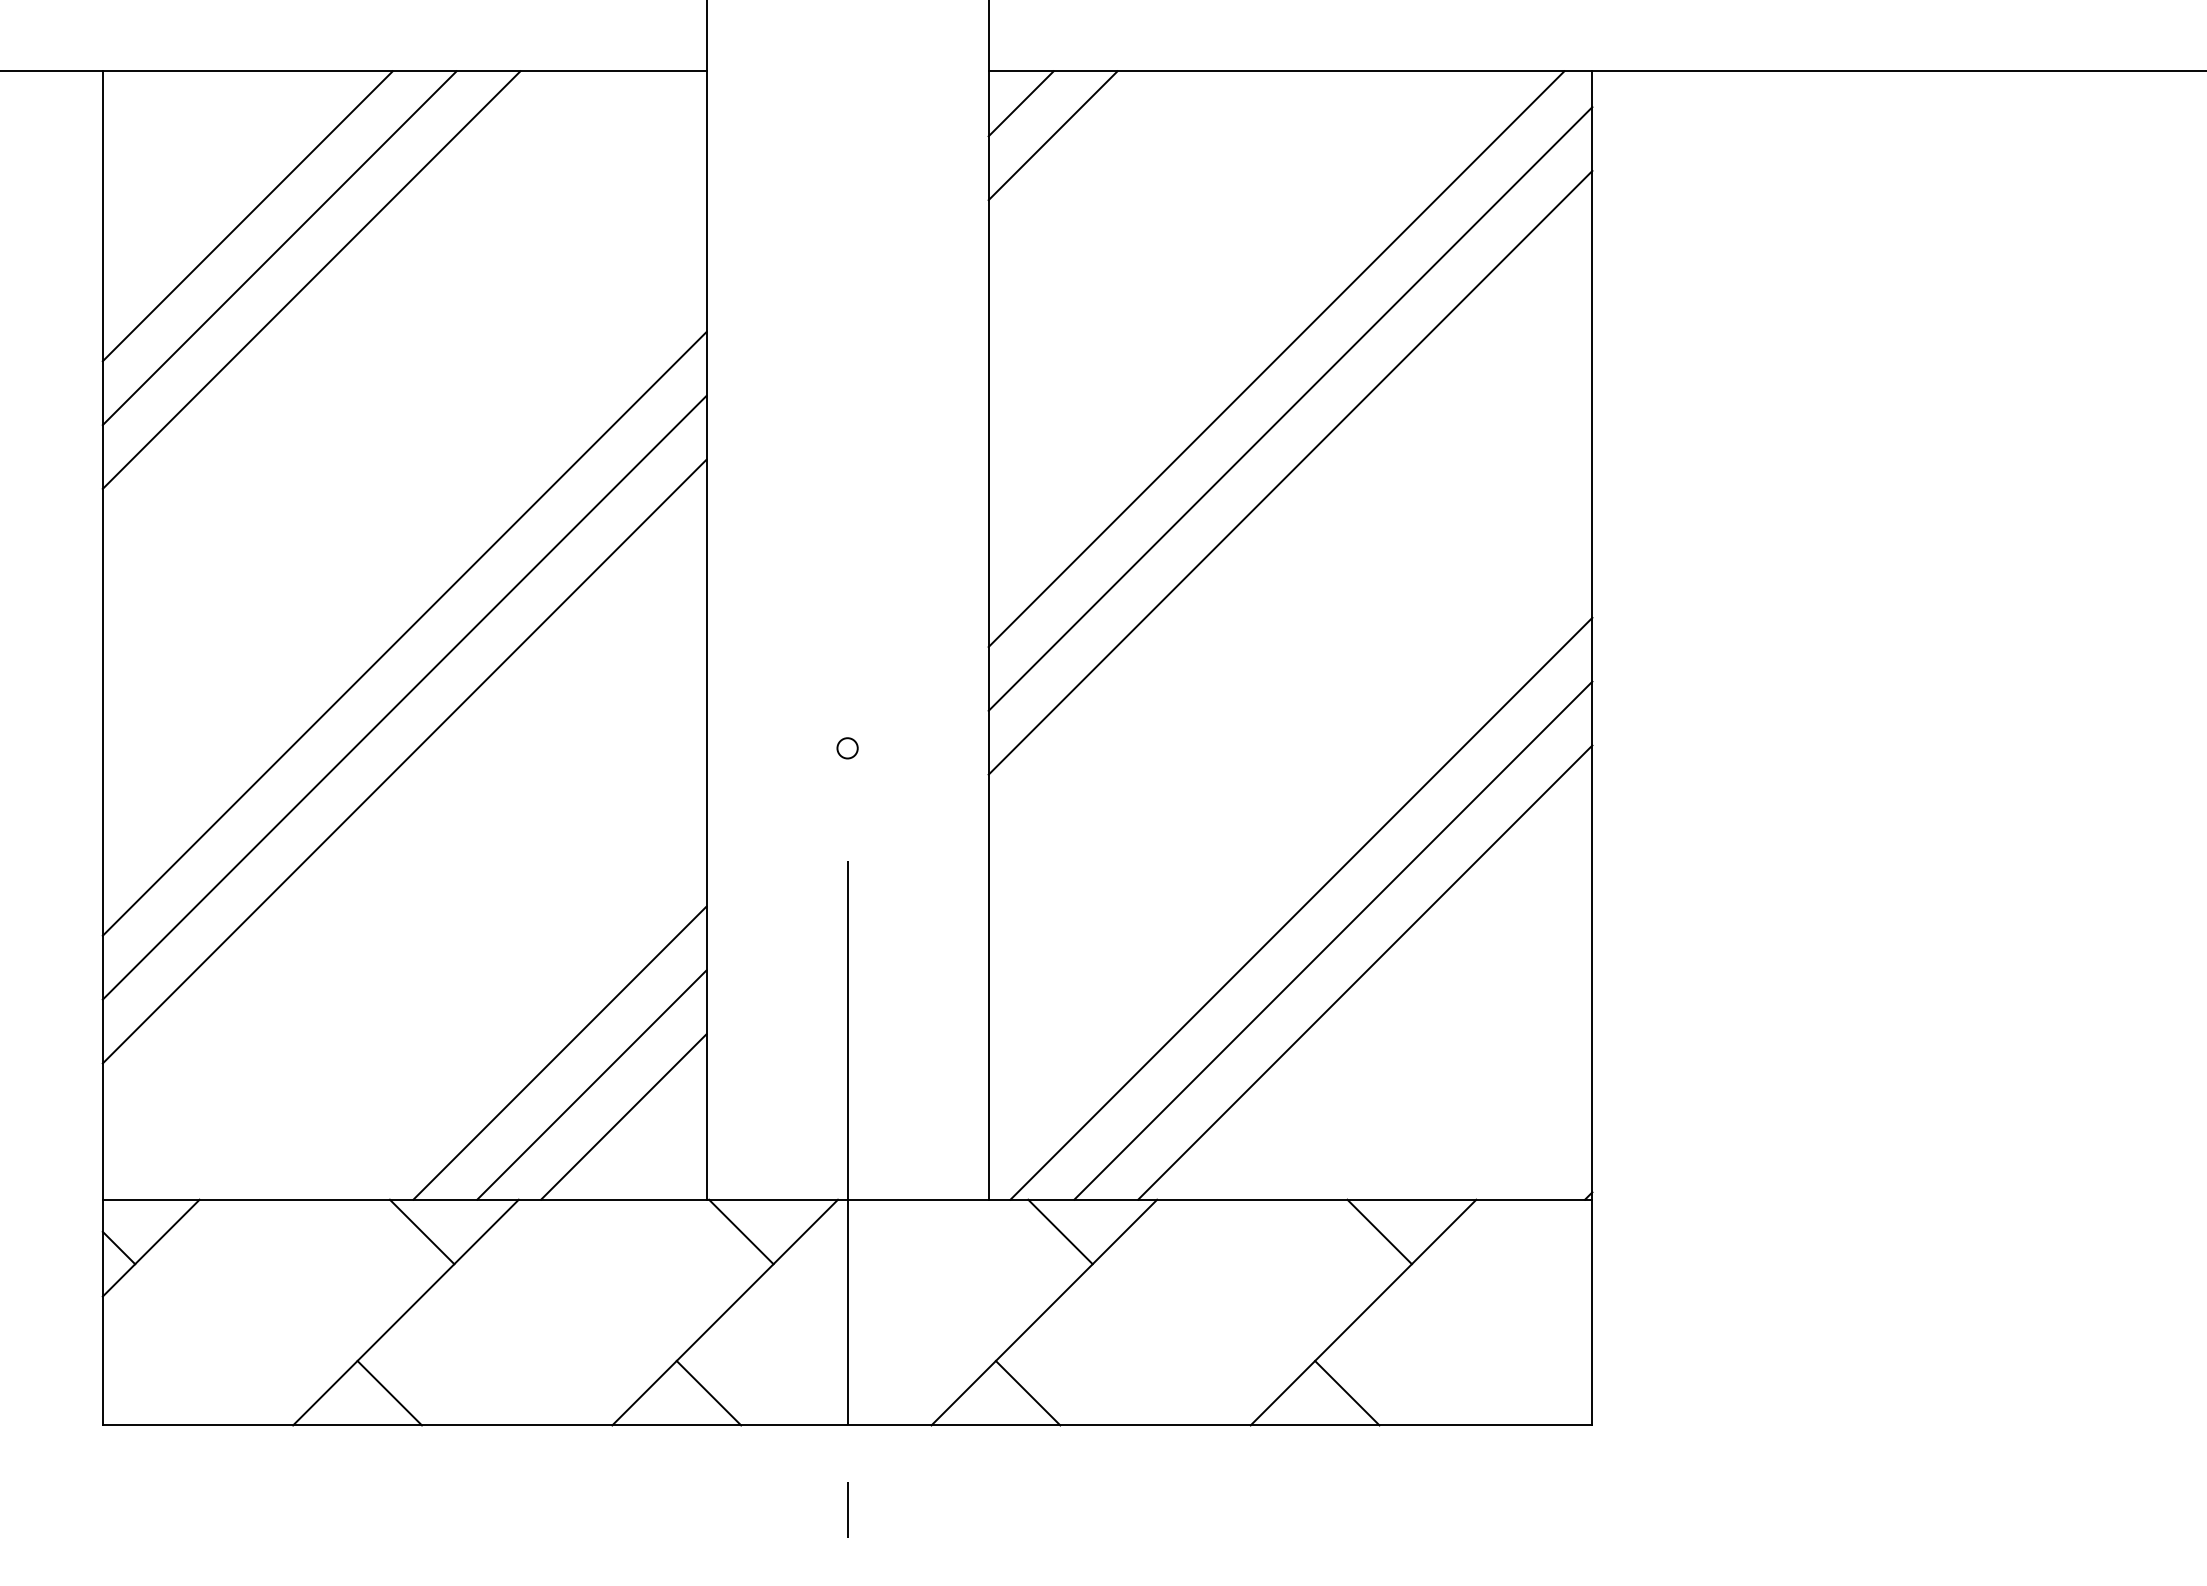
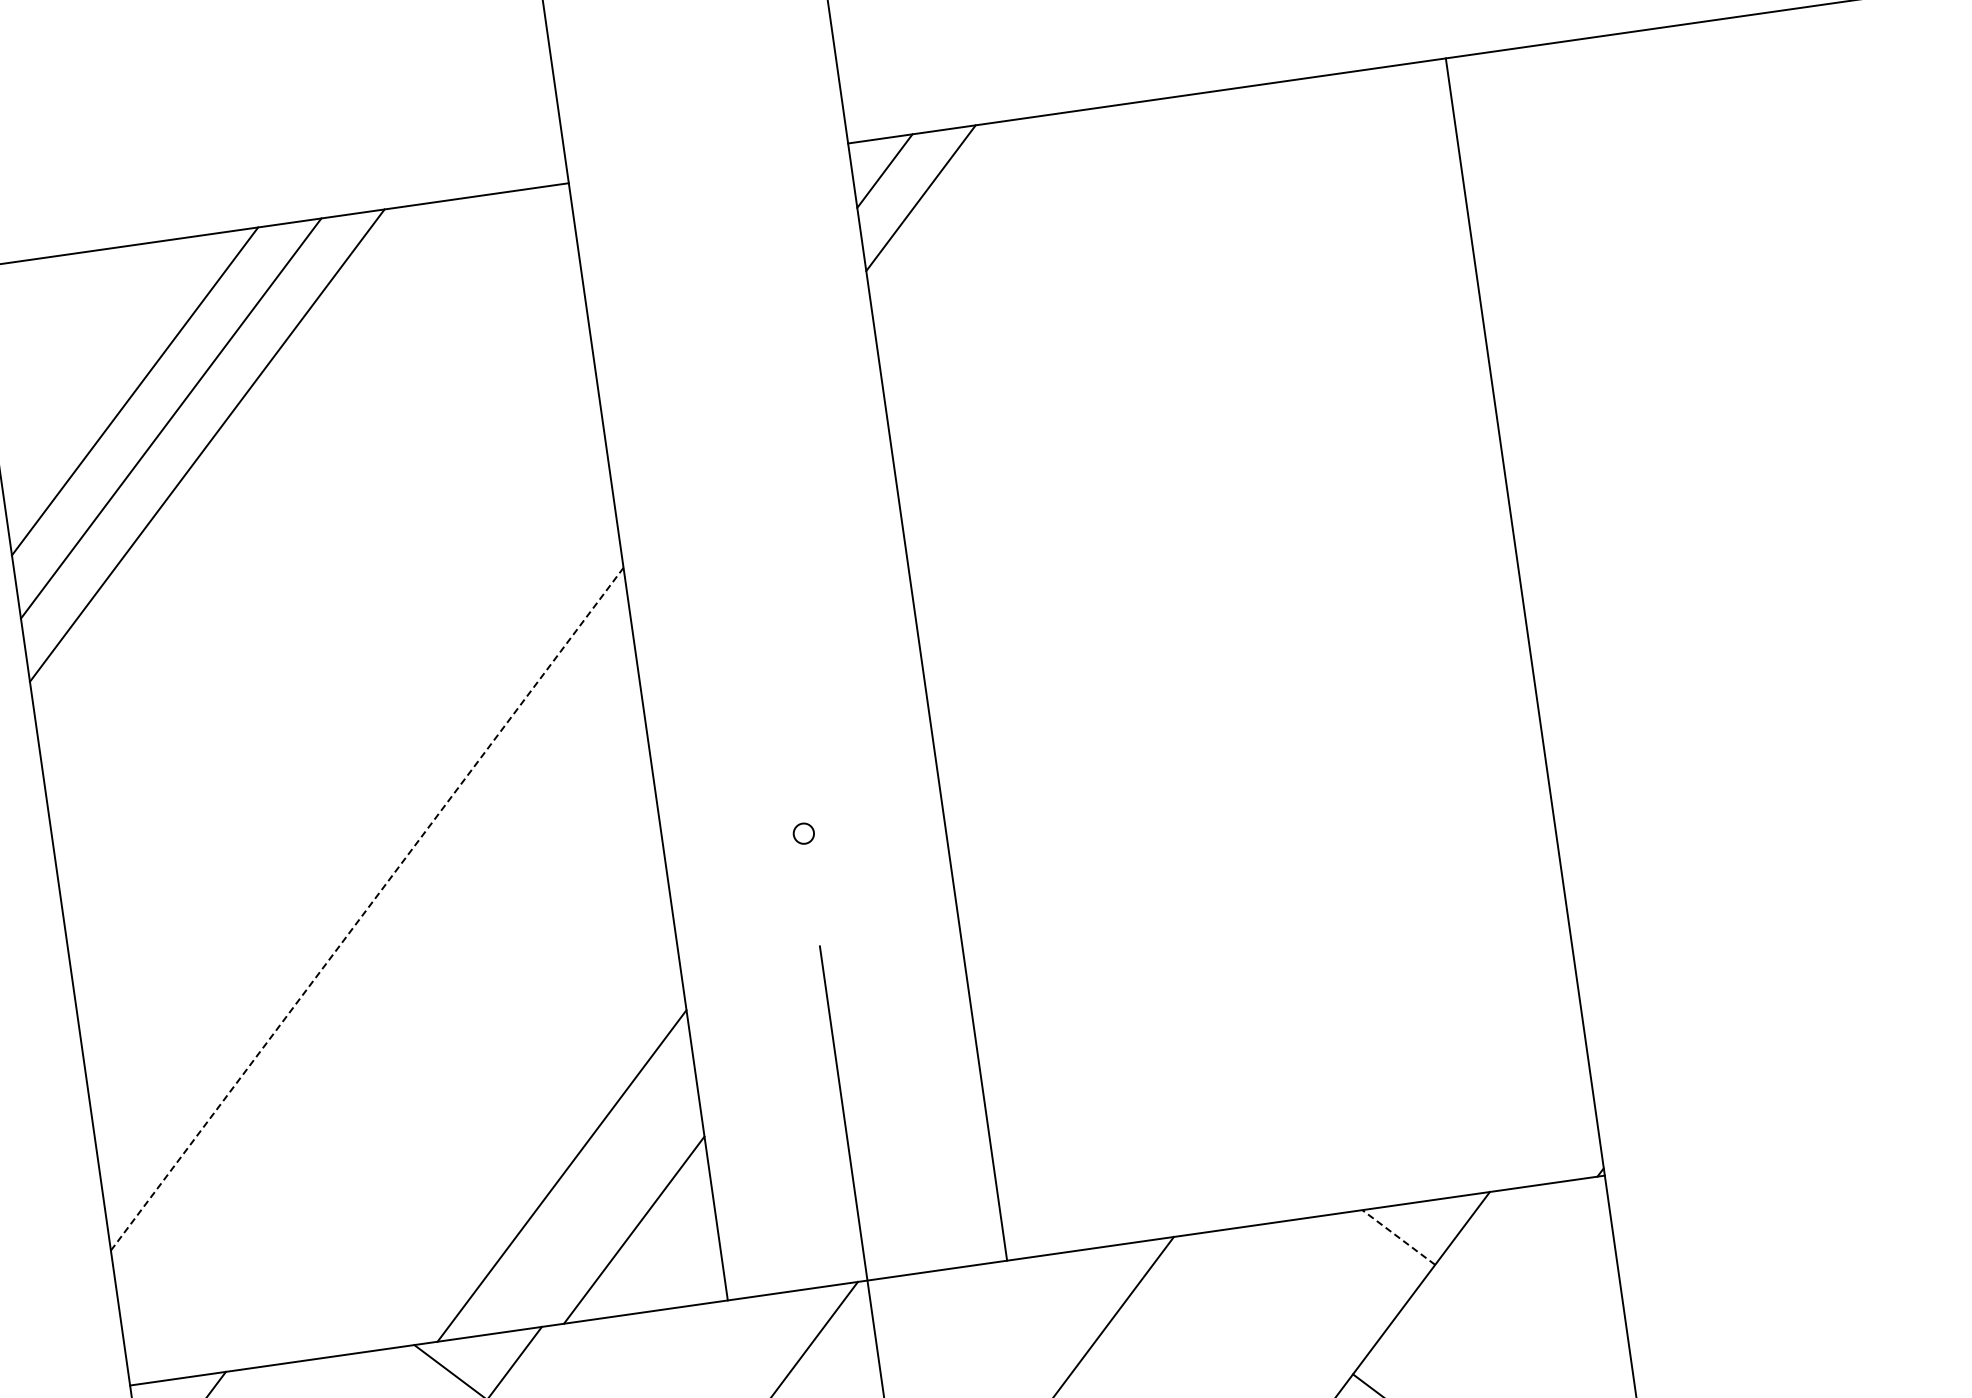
line: (1276, 359) -> (1173, 388), removed
line: (1290, 408) -> (1194, 434), removed
line: (1290, 472) -> (1203, 498), removed
line: (404, 633) -> (348, 782), removed
line: (404, 697) -> (358, 845), removed
line: (404, 761) -> (367, 909), solid -> dashed
line: (1301, 908) -> (1275, 928), removed
line: (1333, 940) -> (1311, 955), removed
line: (1365, 972) -> (1348, 982), removed
line: (591, 1084) -> (597, 1202), removed
line: (741, 1231) -> (766, 1326), removed
line: (1060, 1231) -> (1082, 1282), removed
line: (1379, 1231) -> (1398, 1237), solid -> dashed

